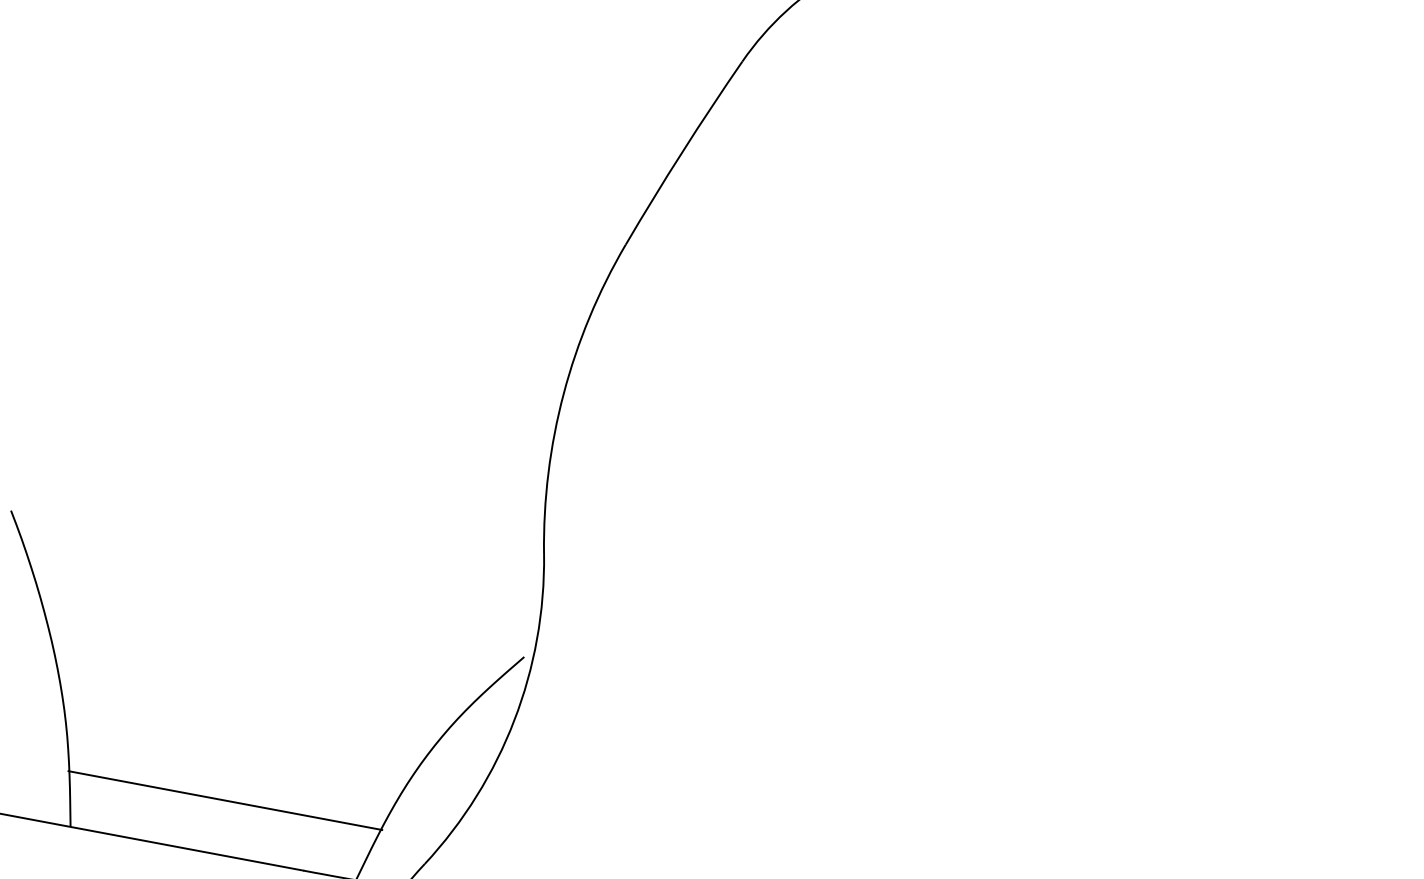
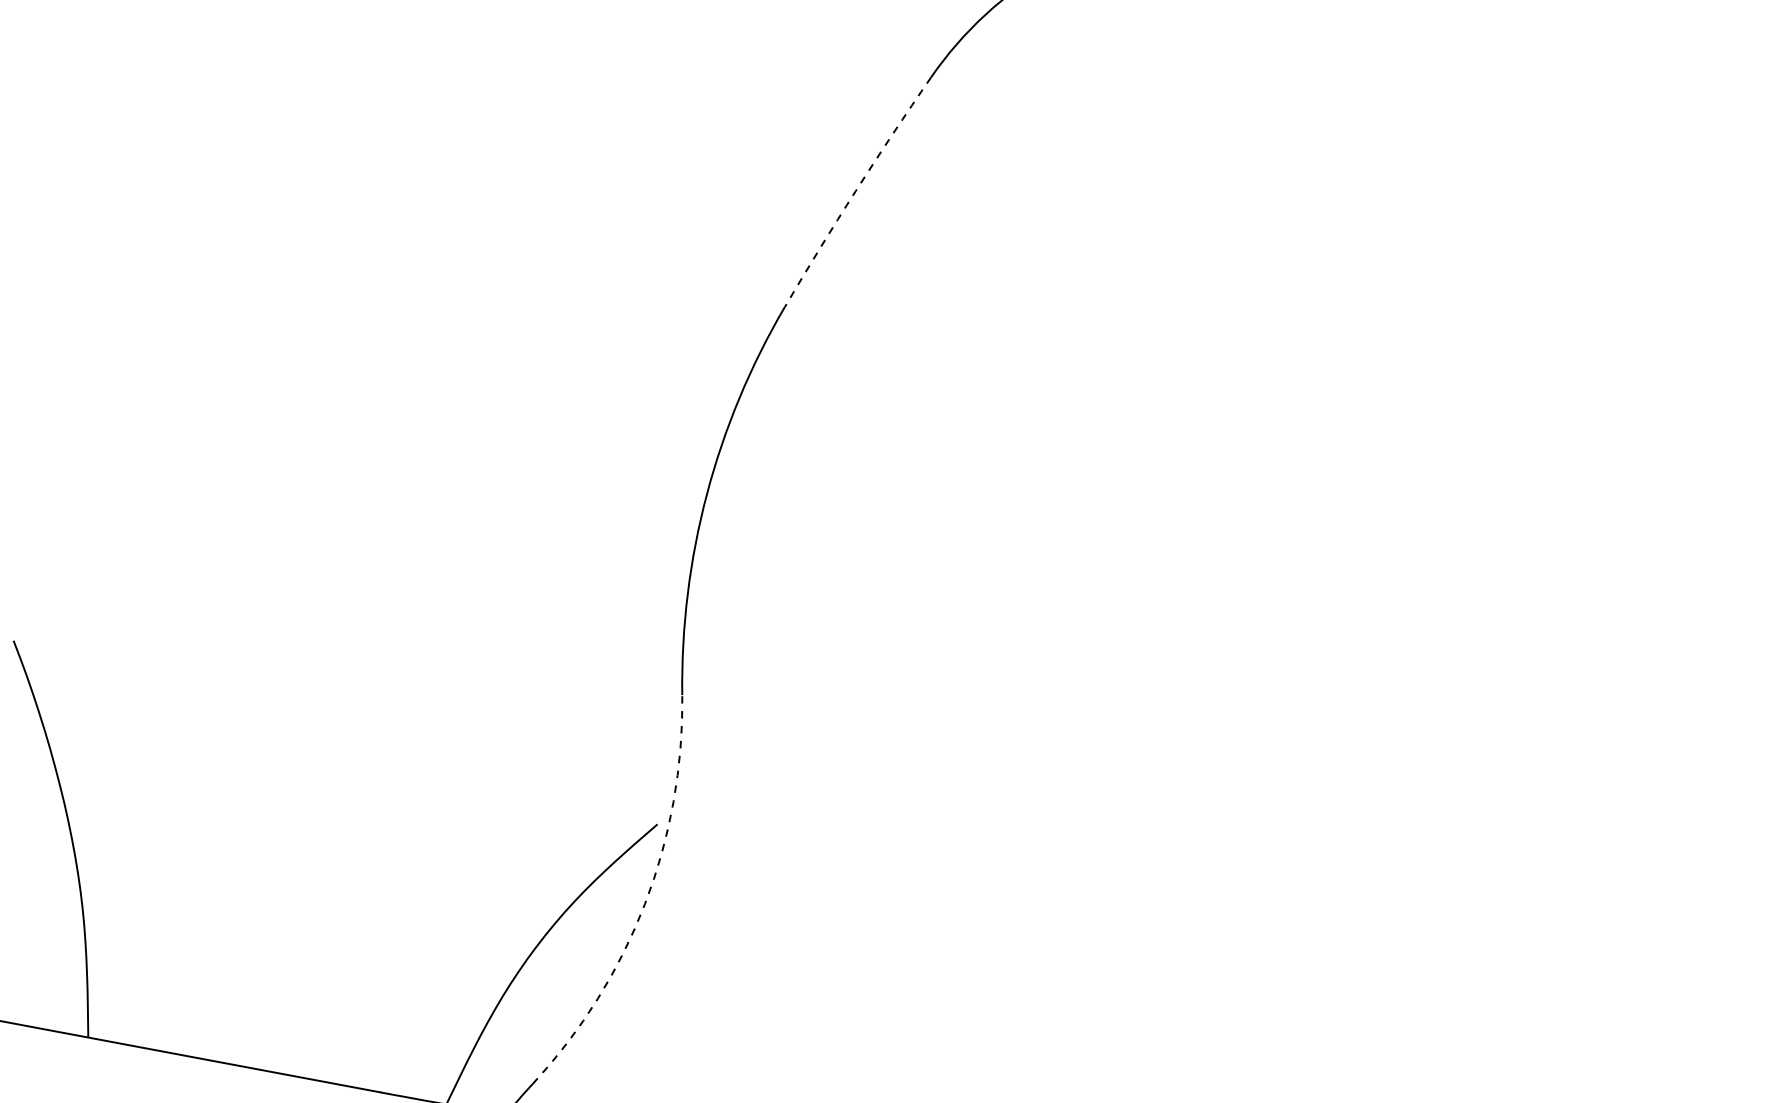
arc: (682, 151) -> (855, 190), solid -> dashed
arc: (514, 720) -> (645, 903), solid -> dashed
line: (225, 800) -> (282, 1004), removed

